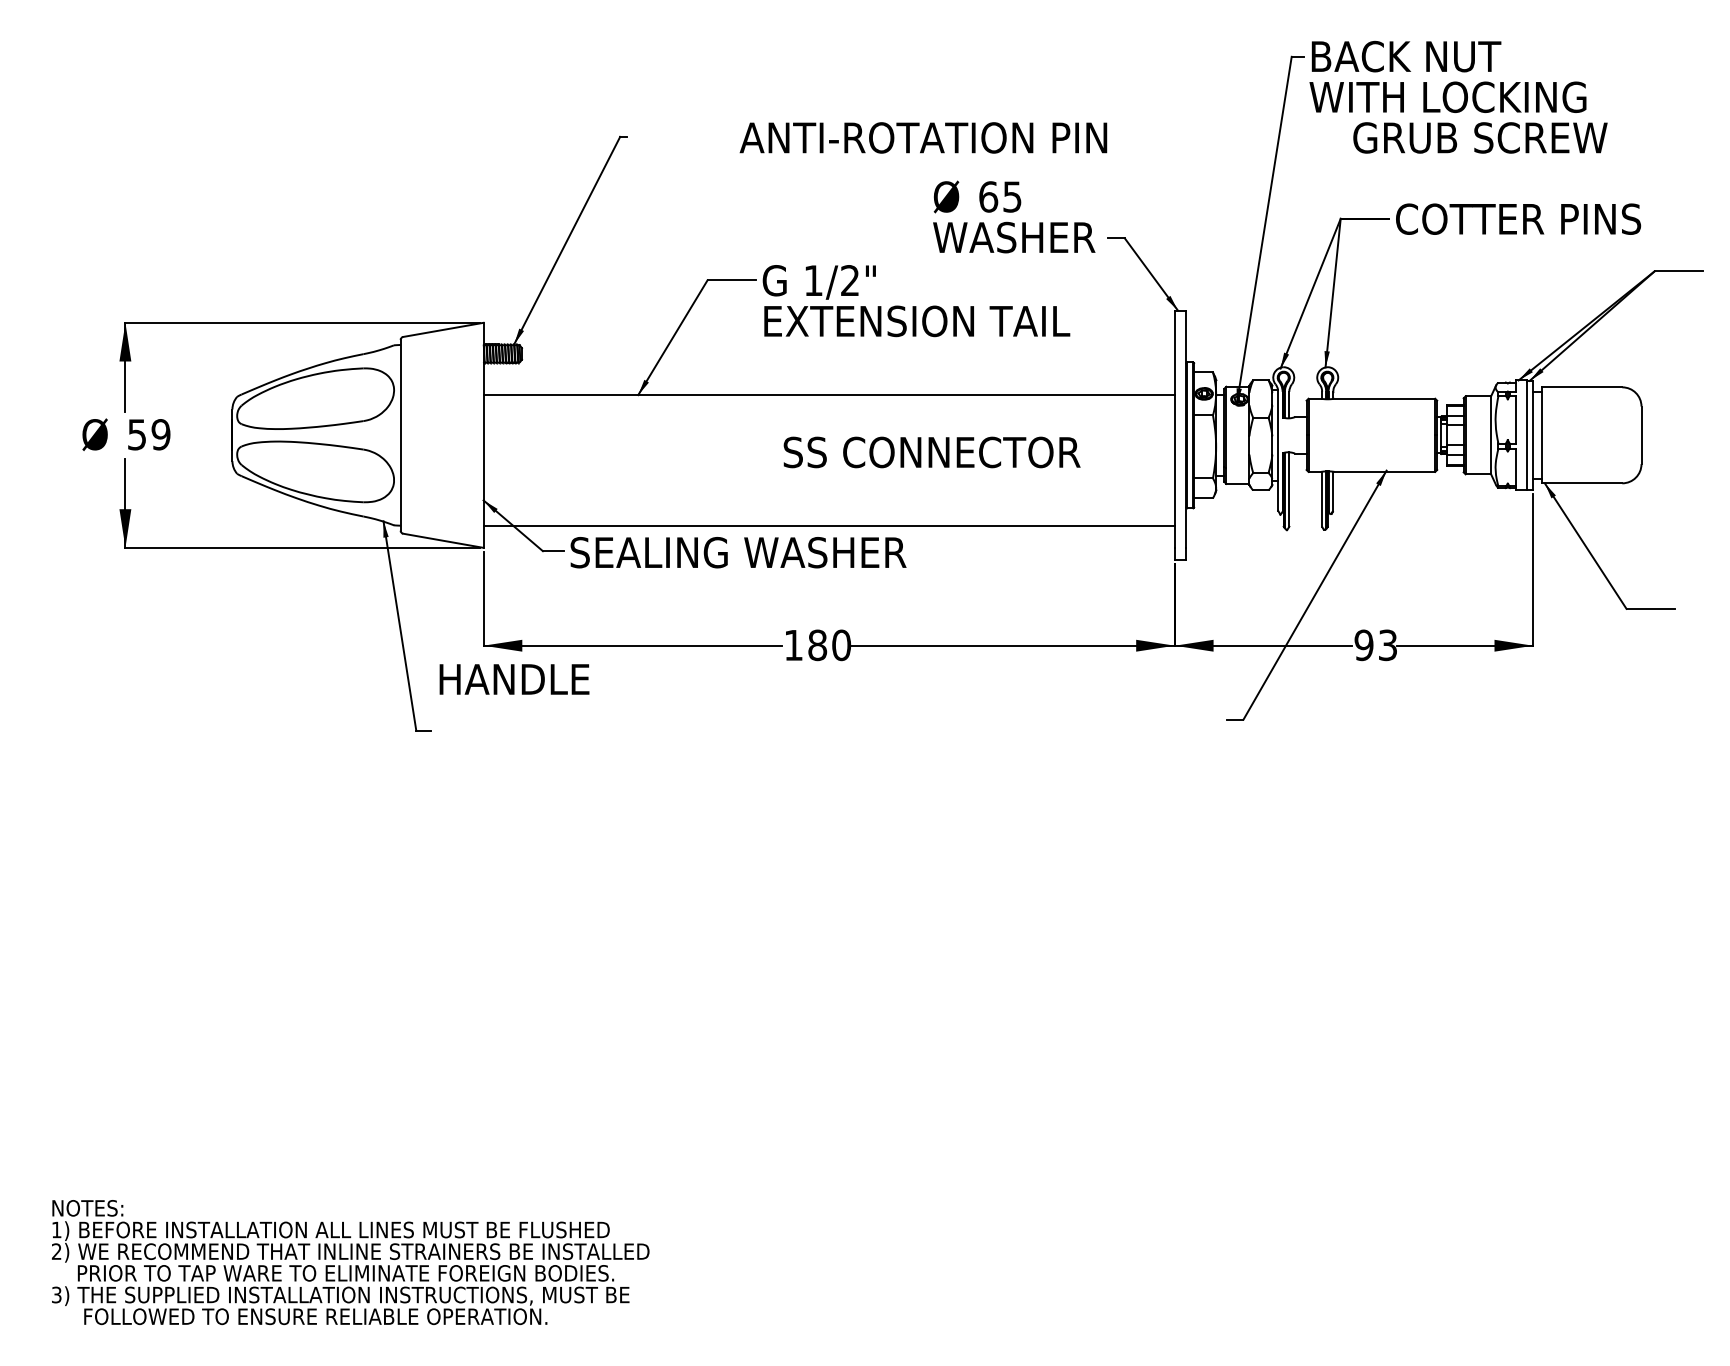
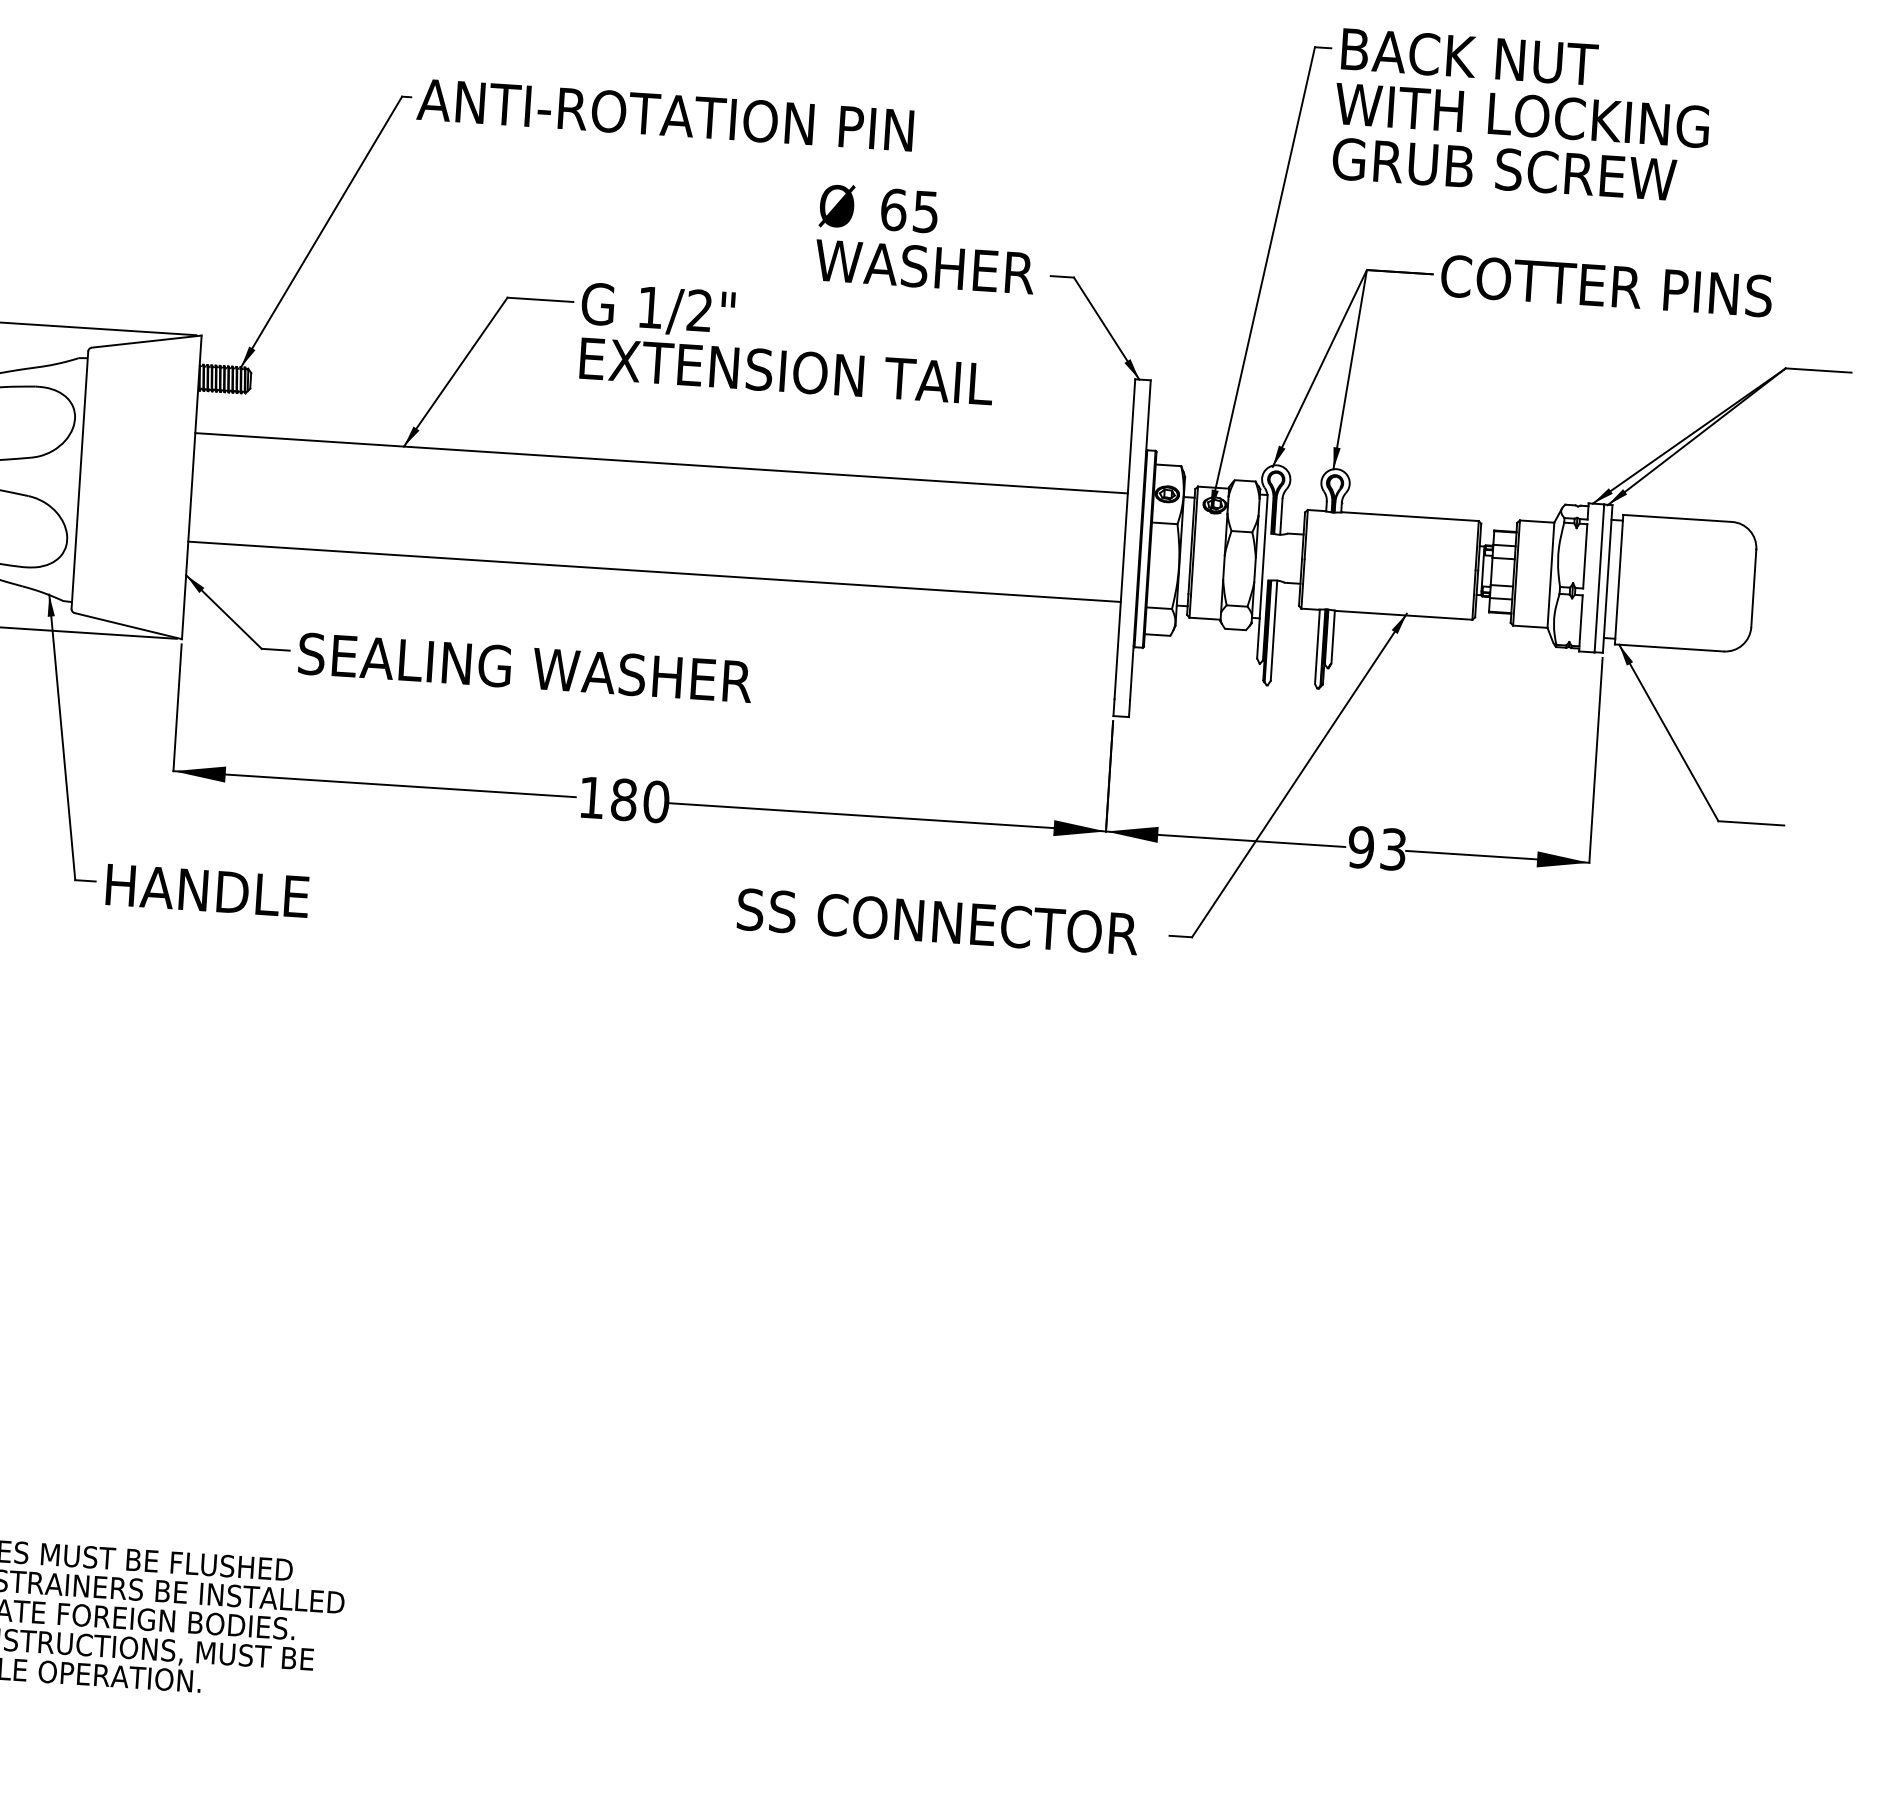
text: (923, 137) -> (665, 114), moved
text: (1480, 137) -> (1504, 168), moved
text: (931, 452) -> (937, 921), moved
line: (828, 525) -> (653, 571), moved
text: (514, 679) -> (207, 890), moved

